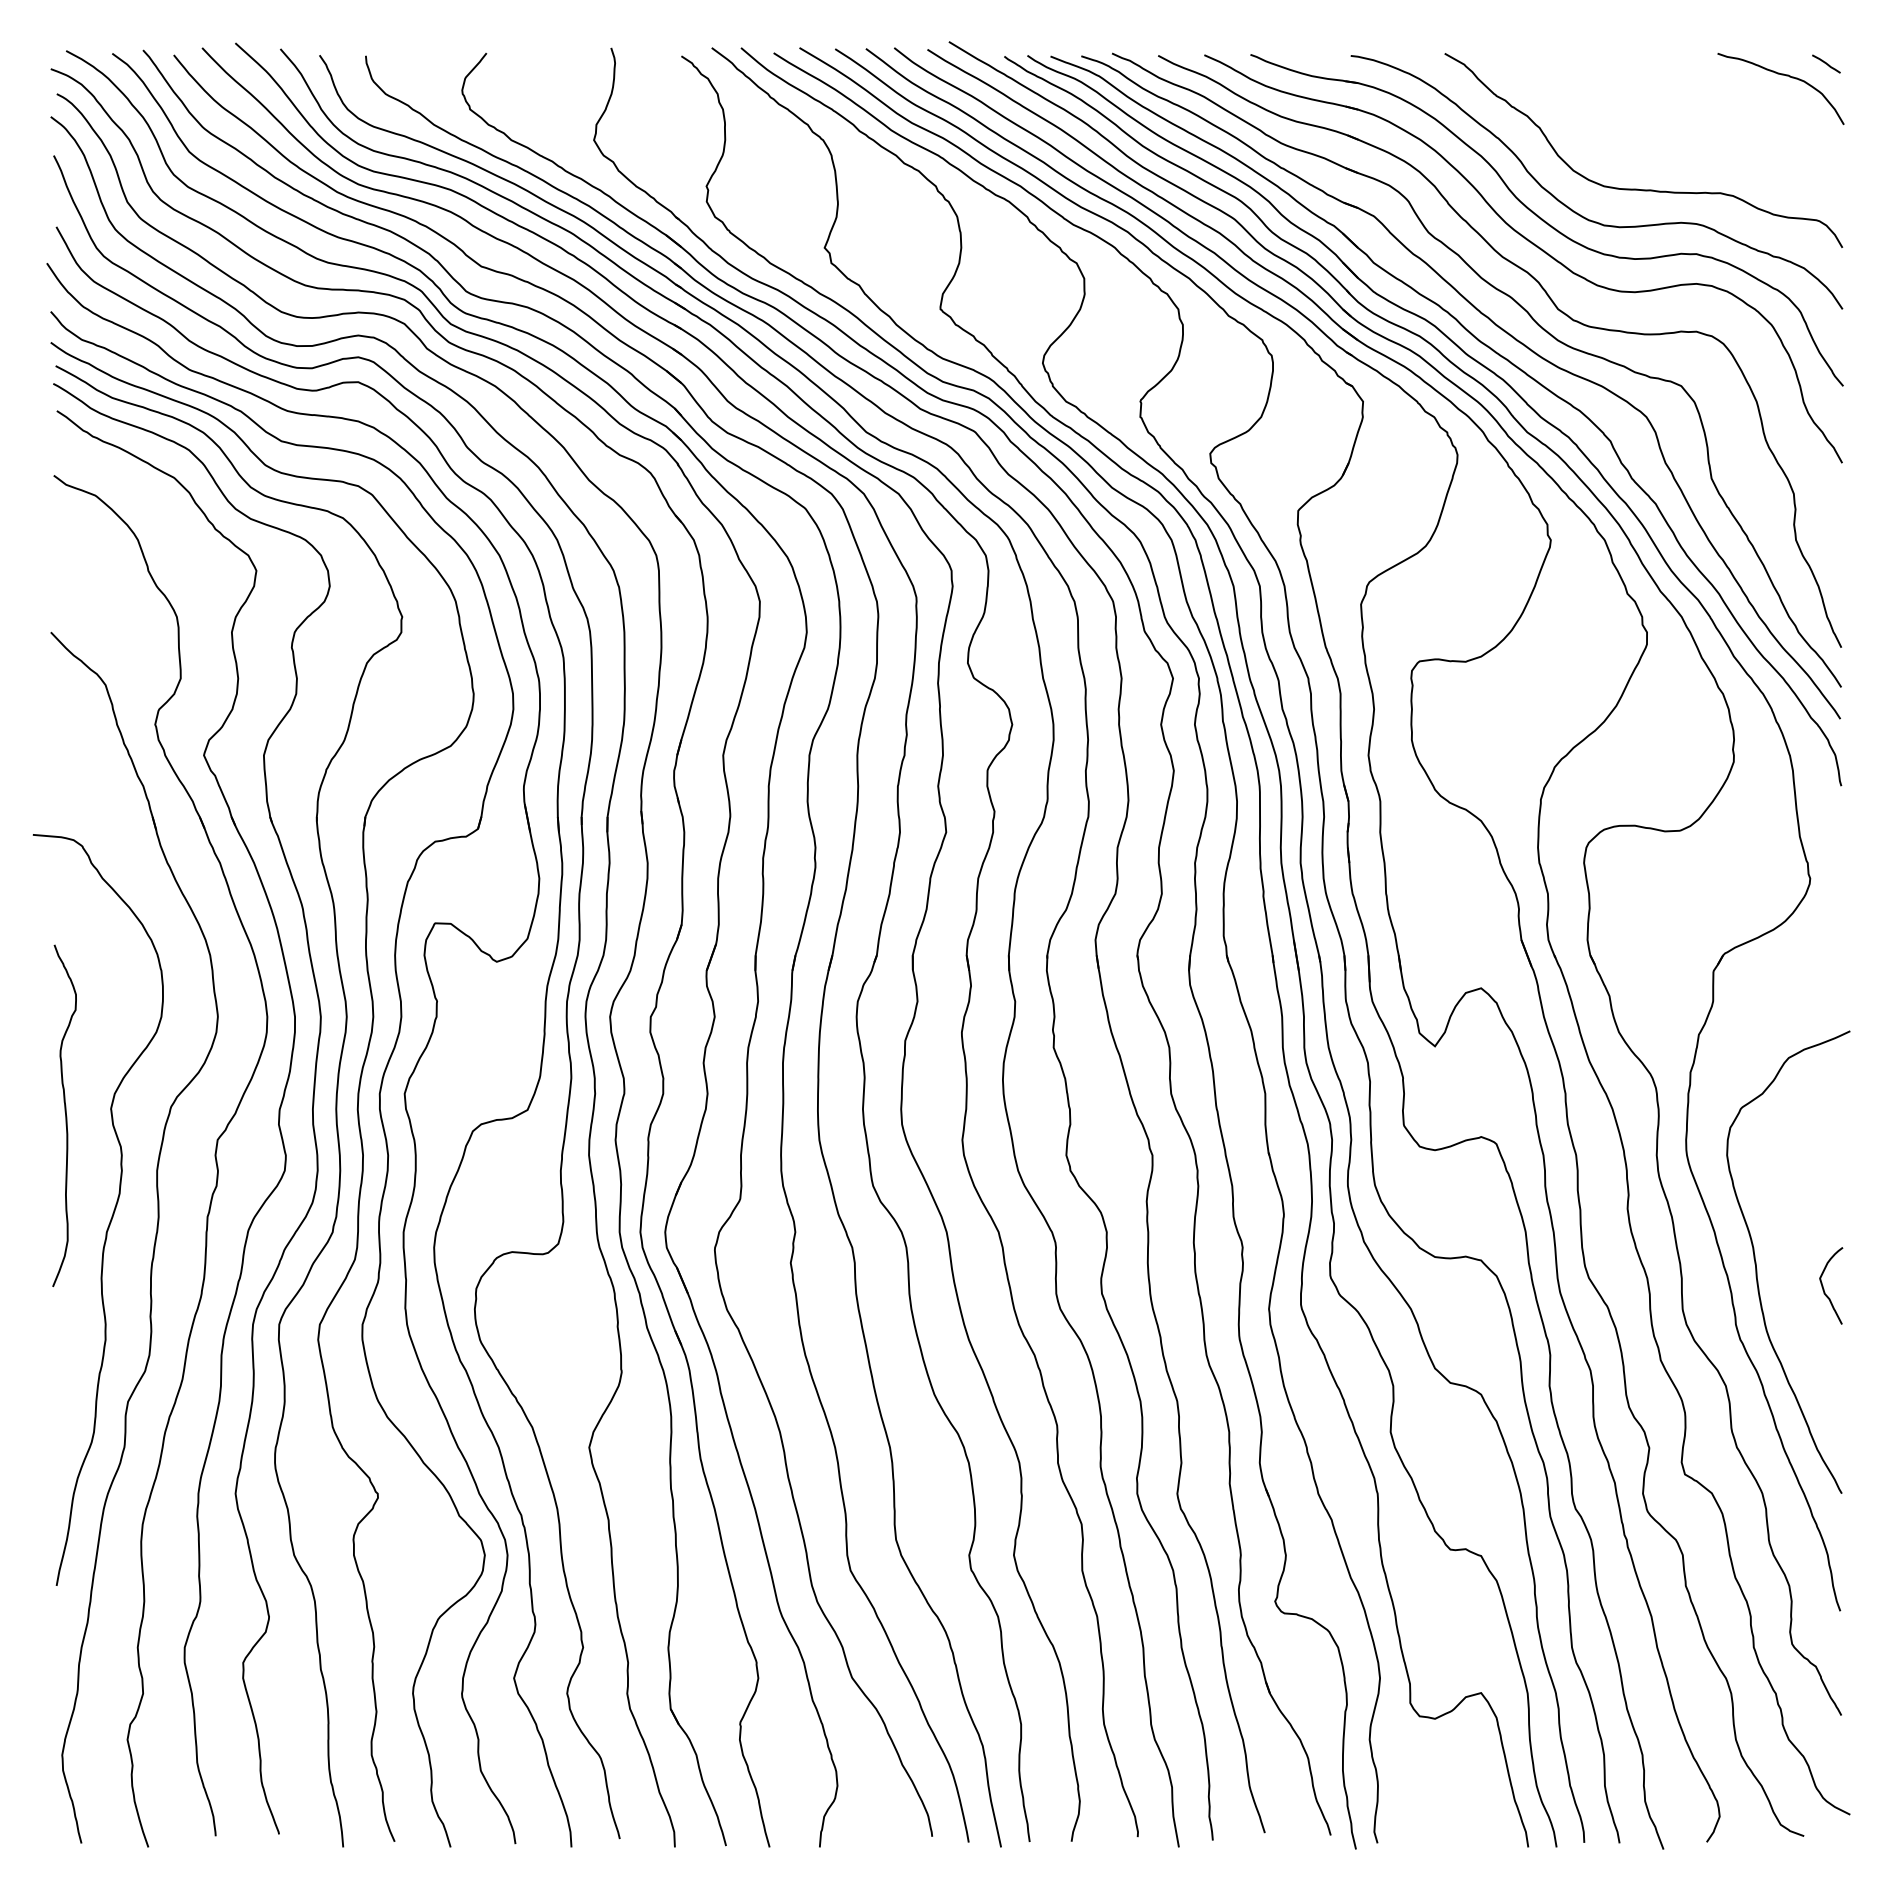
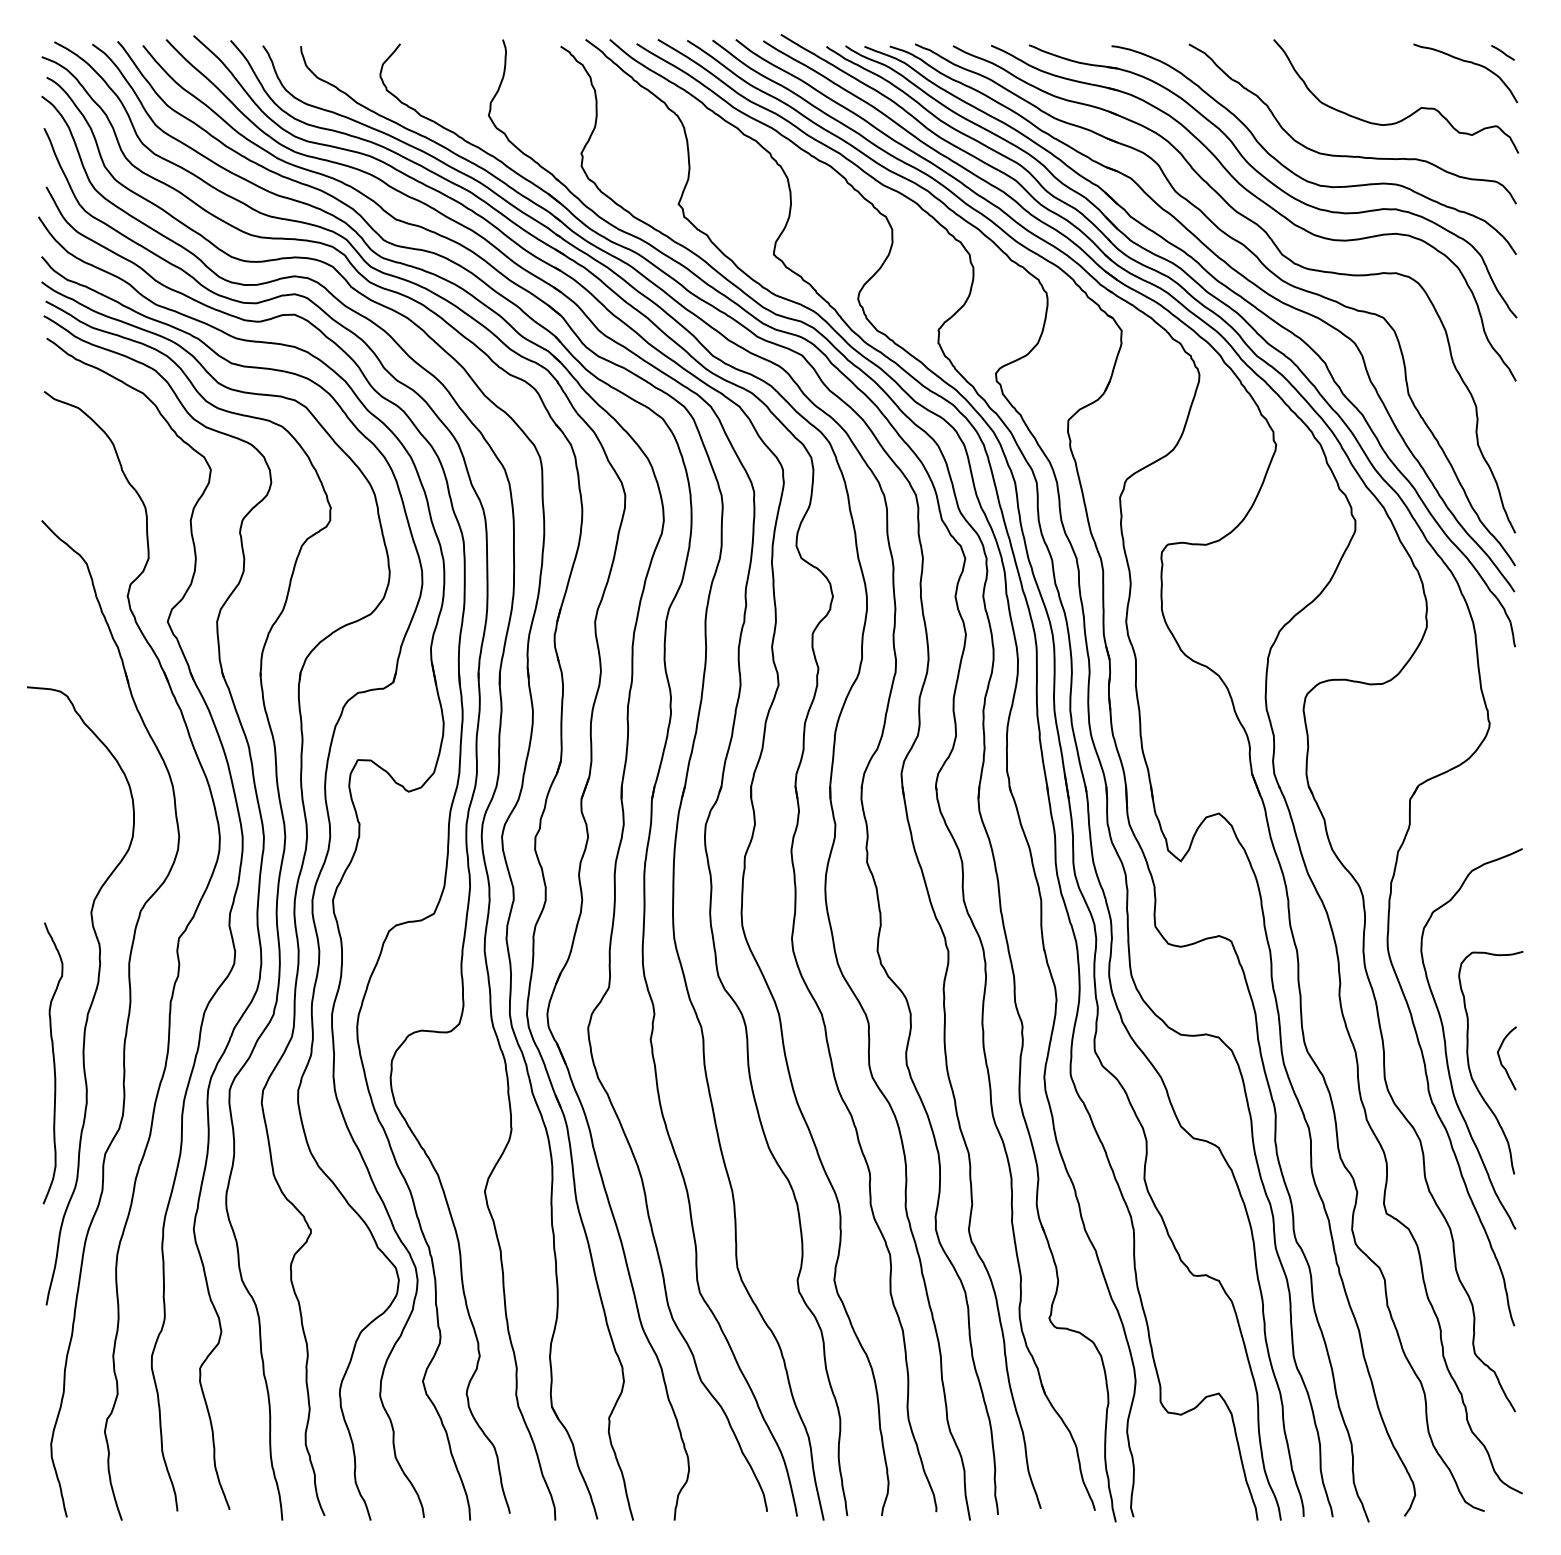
curve: (1709, 141) -> (1406, 116), added
curve: (65, 1115) -> (53, 1063), moved
curve: (1786, 1297) -> (1470, 1068), added

